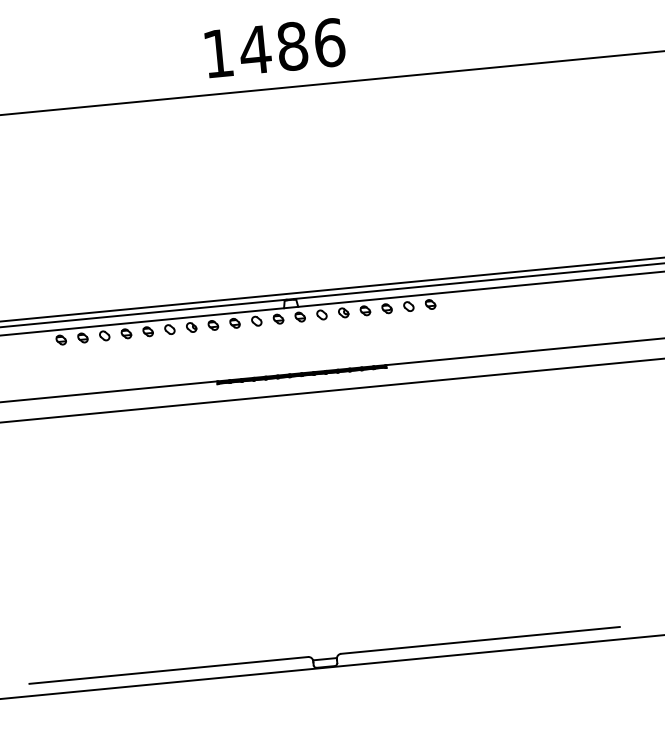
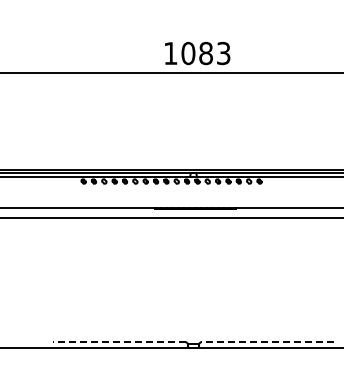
text: (291, 46) -> (205, 53), 1486 -> 1083
line: (479, 640) -> (267, 342), solid -> dashed
line: (167, 671) -> (118, 342), solid -> dashed

